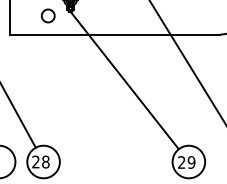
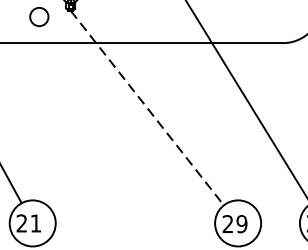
line: (124, 80) -> (147, 108), solid -> dashed
text: (45, 161) -> (35, 222), 28 -> 21

